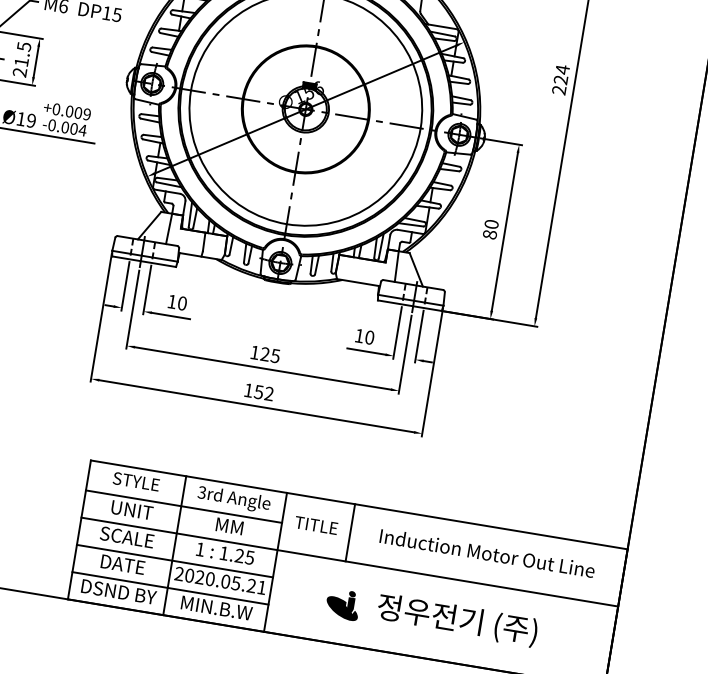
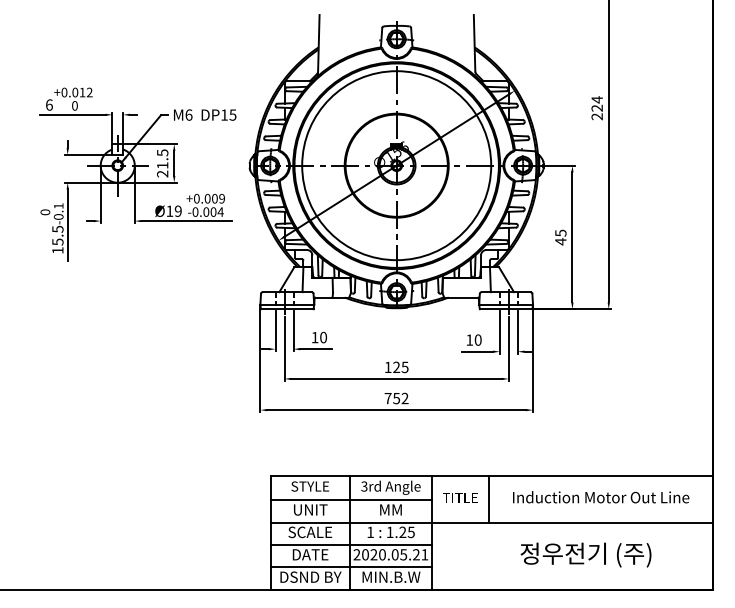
text: (490, 229) -> (560, 237), 80 -> 45
text: (247, 390) -> (387, 398), 152 -> 752
part: (342, 604) -> (491, 557), removed

